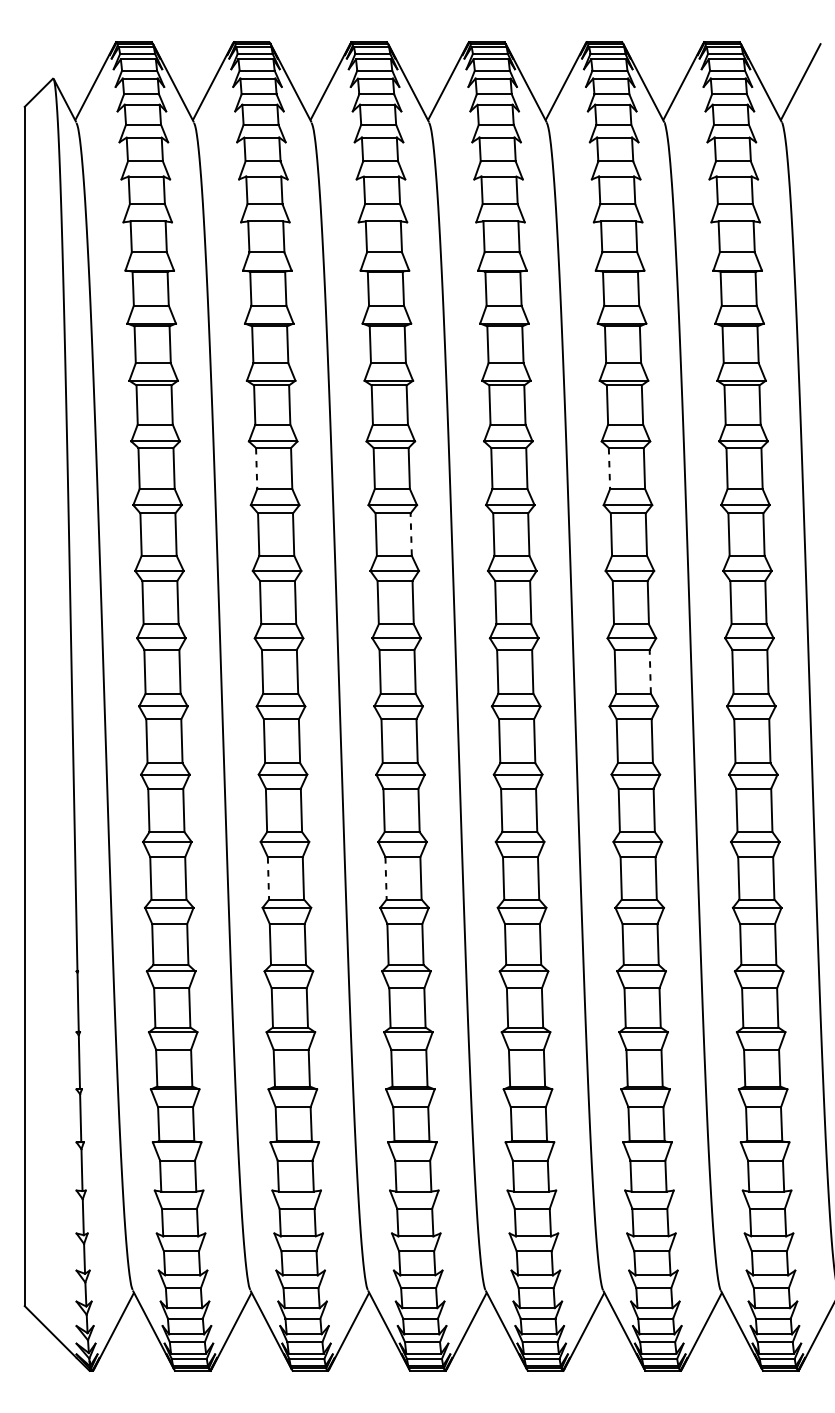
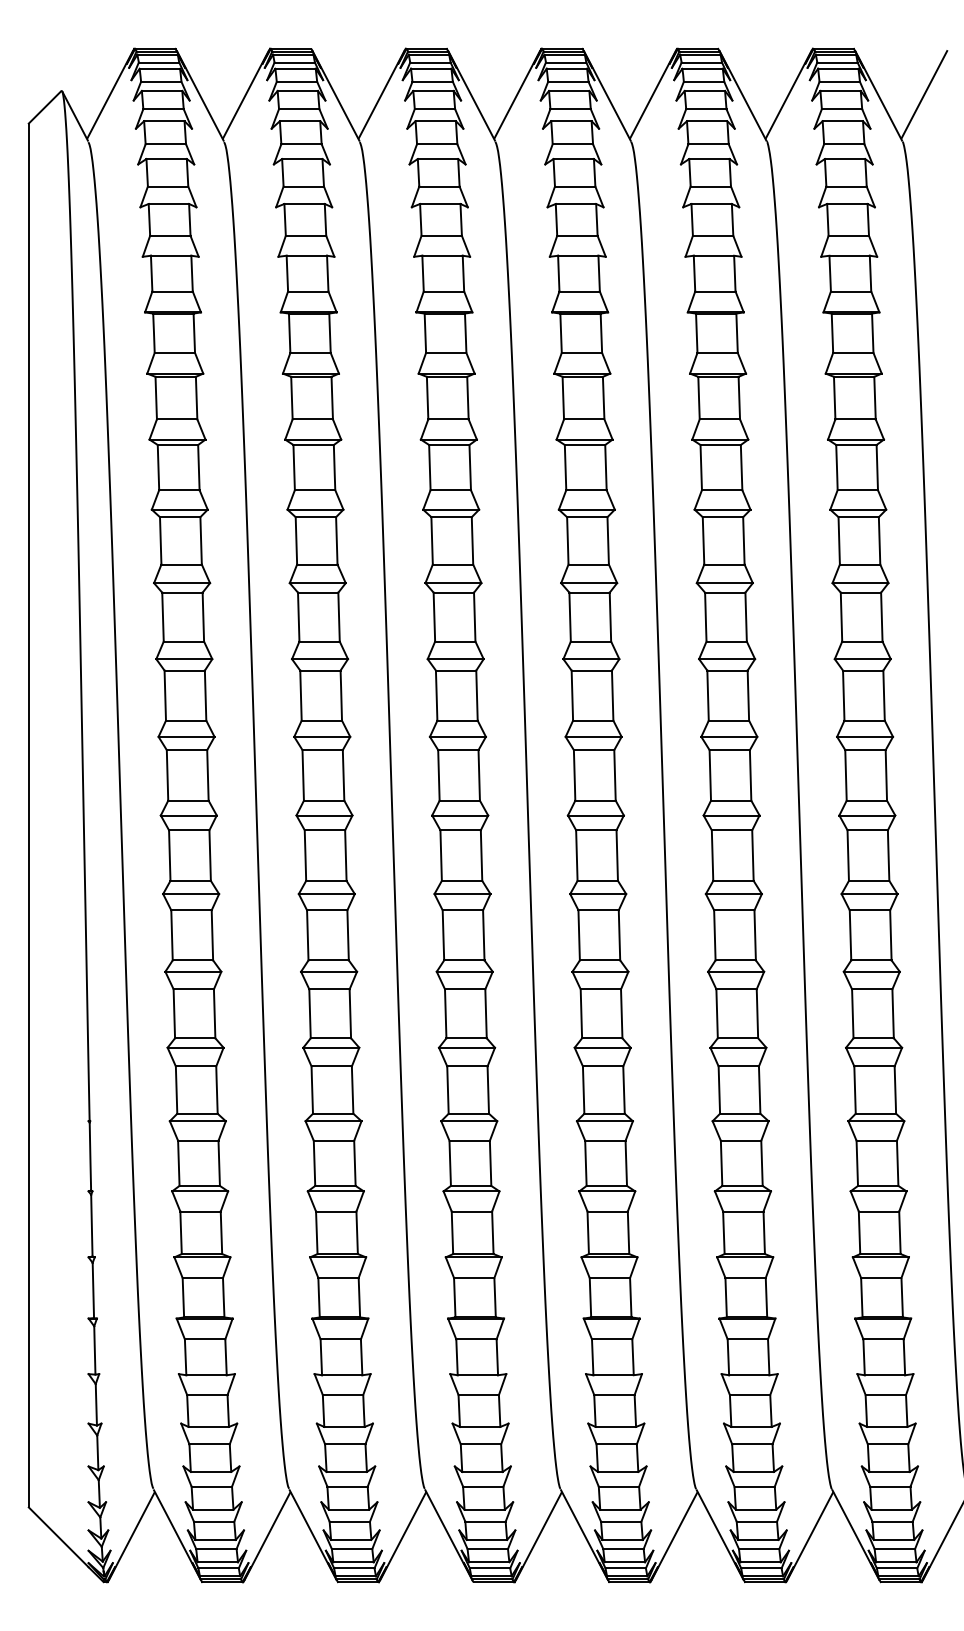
line: (256, 468) -> (296, 540), dashed -> solid
line: (609, 468) -> (703, 540), dashed -> solid
line: (411, 534) -> (474, 616), dashed -> solid
line: (650, 670) -> (750, 774), dashed -> solid
line: (268, 878) -> (310, 1014), dashed -> solid
line: (385, 878) -> (445, 1014), dashed -> solid

